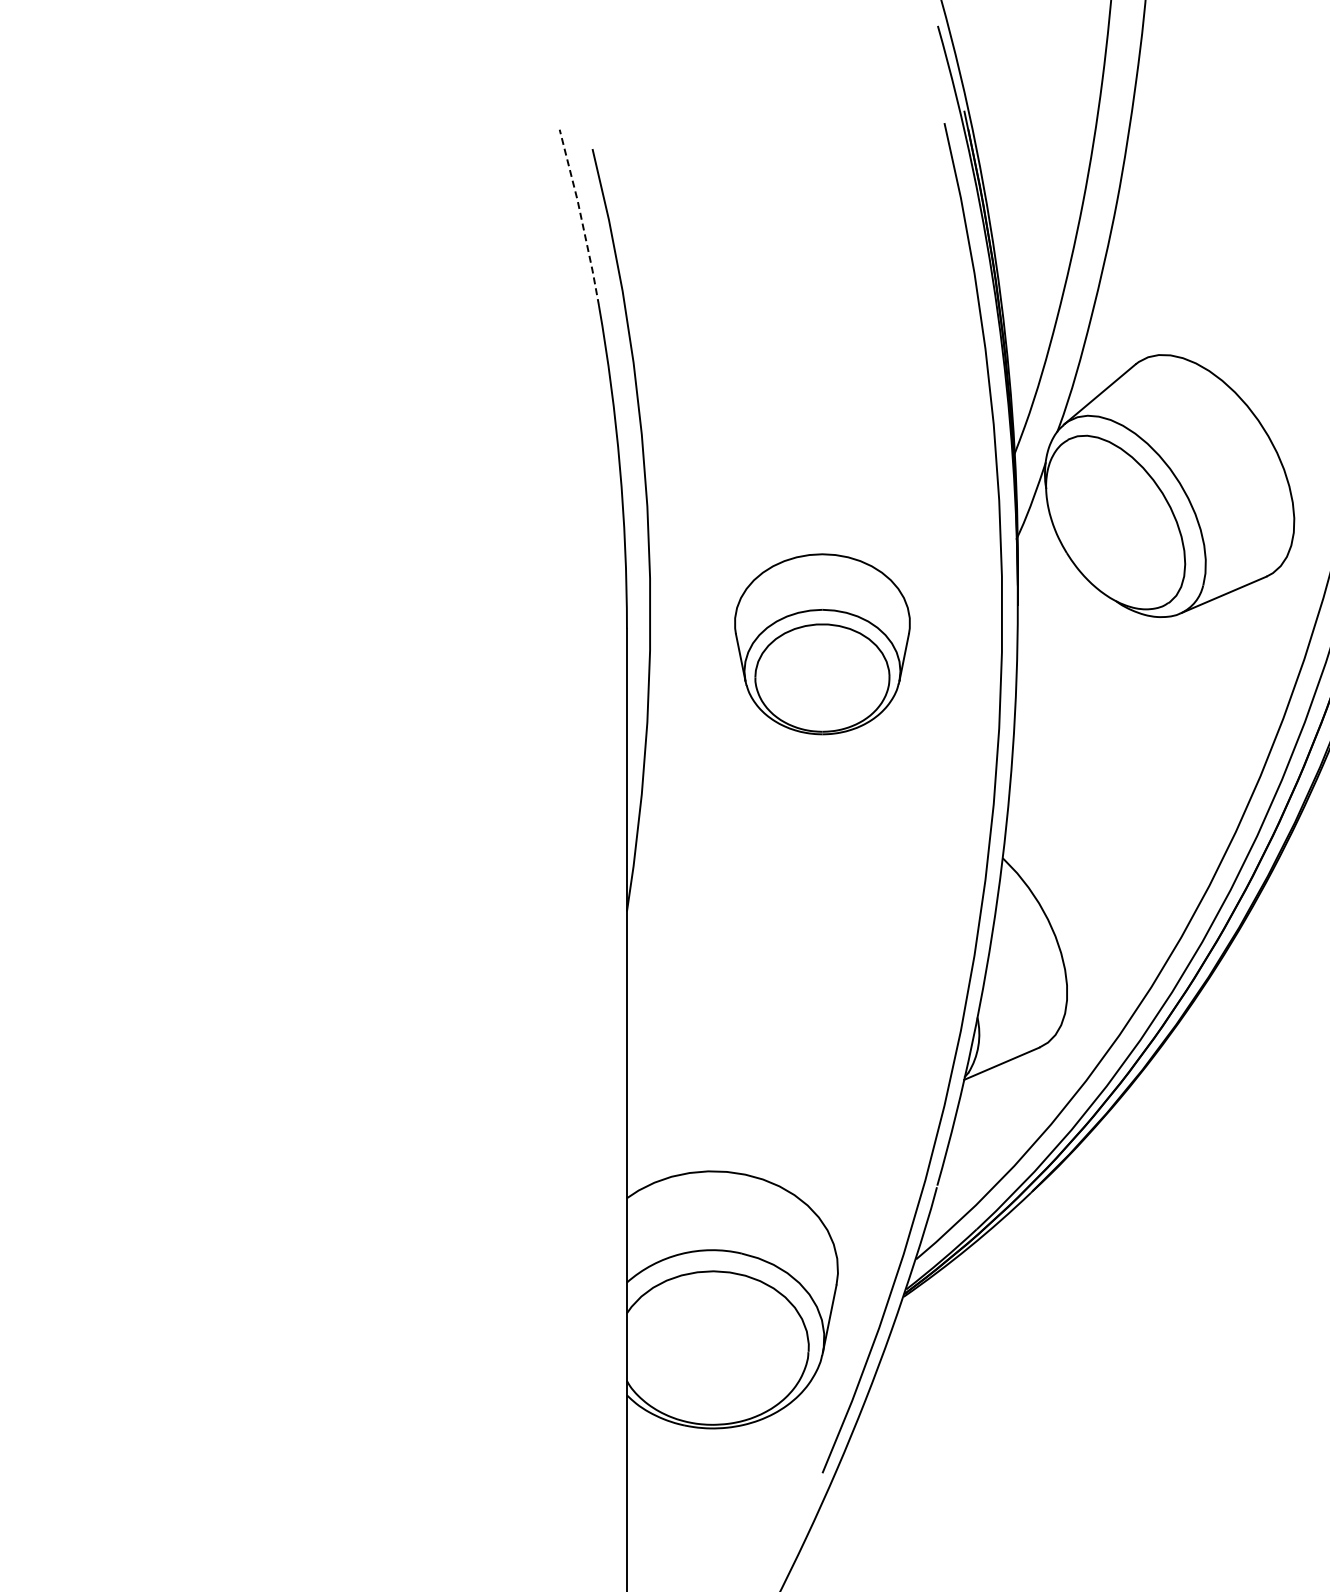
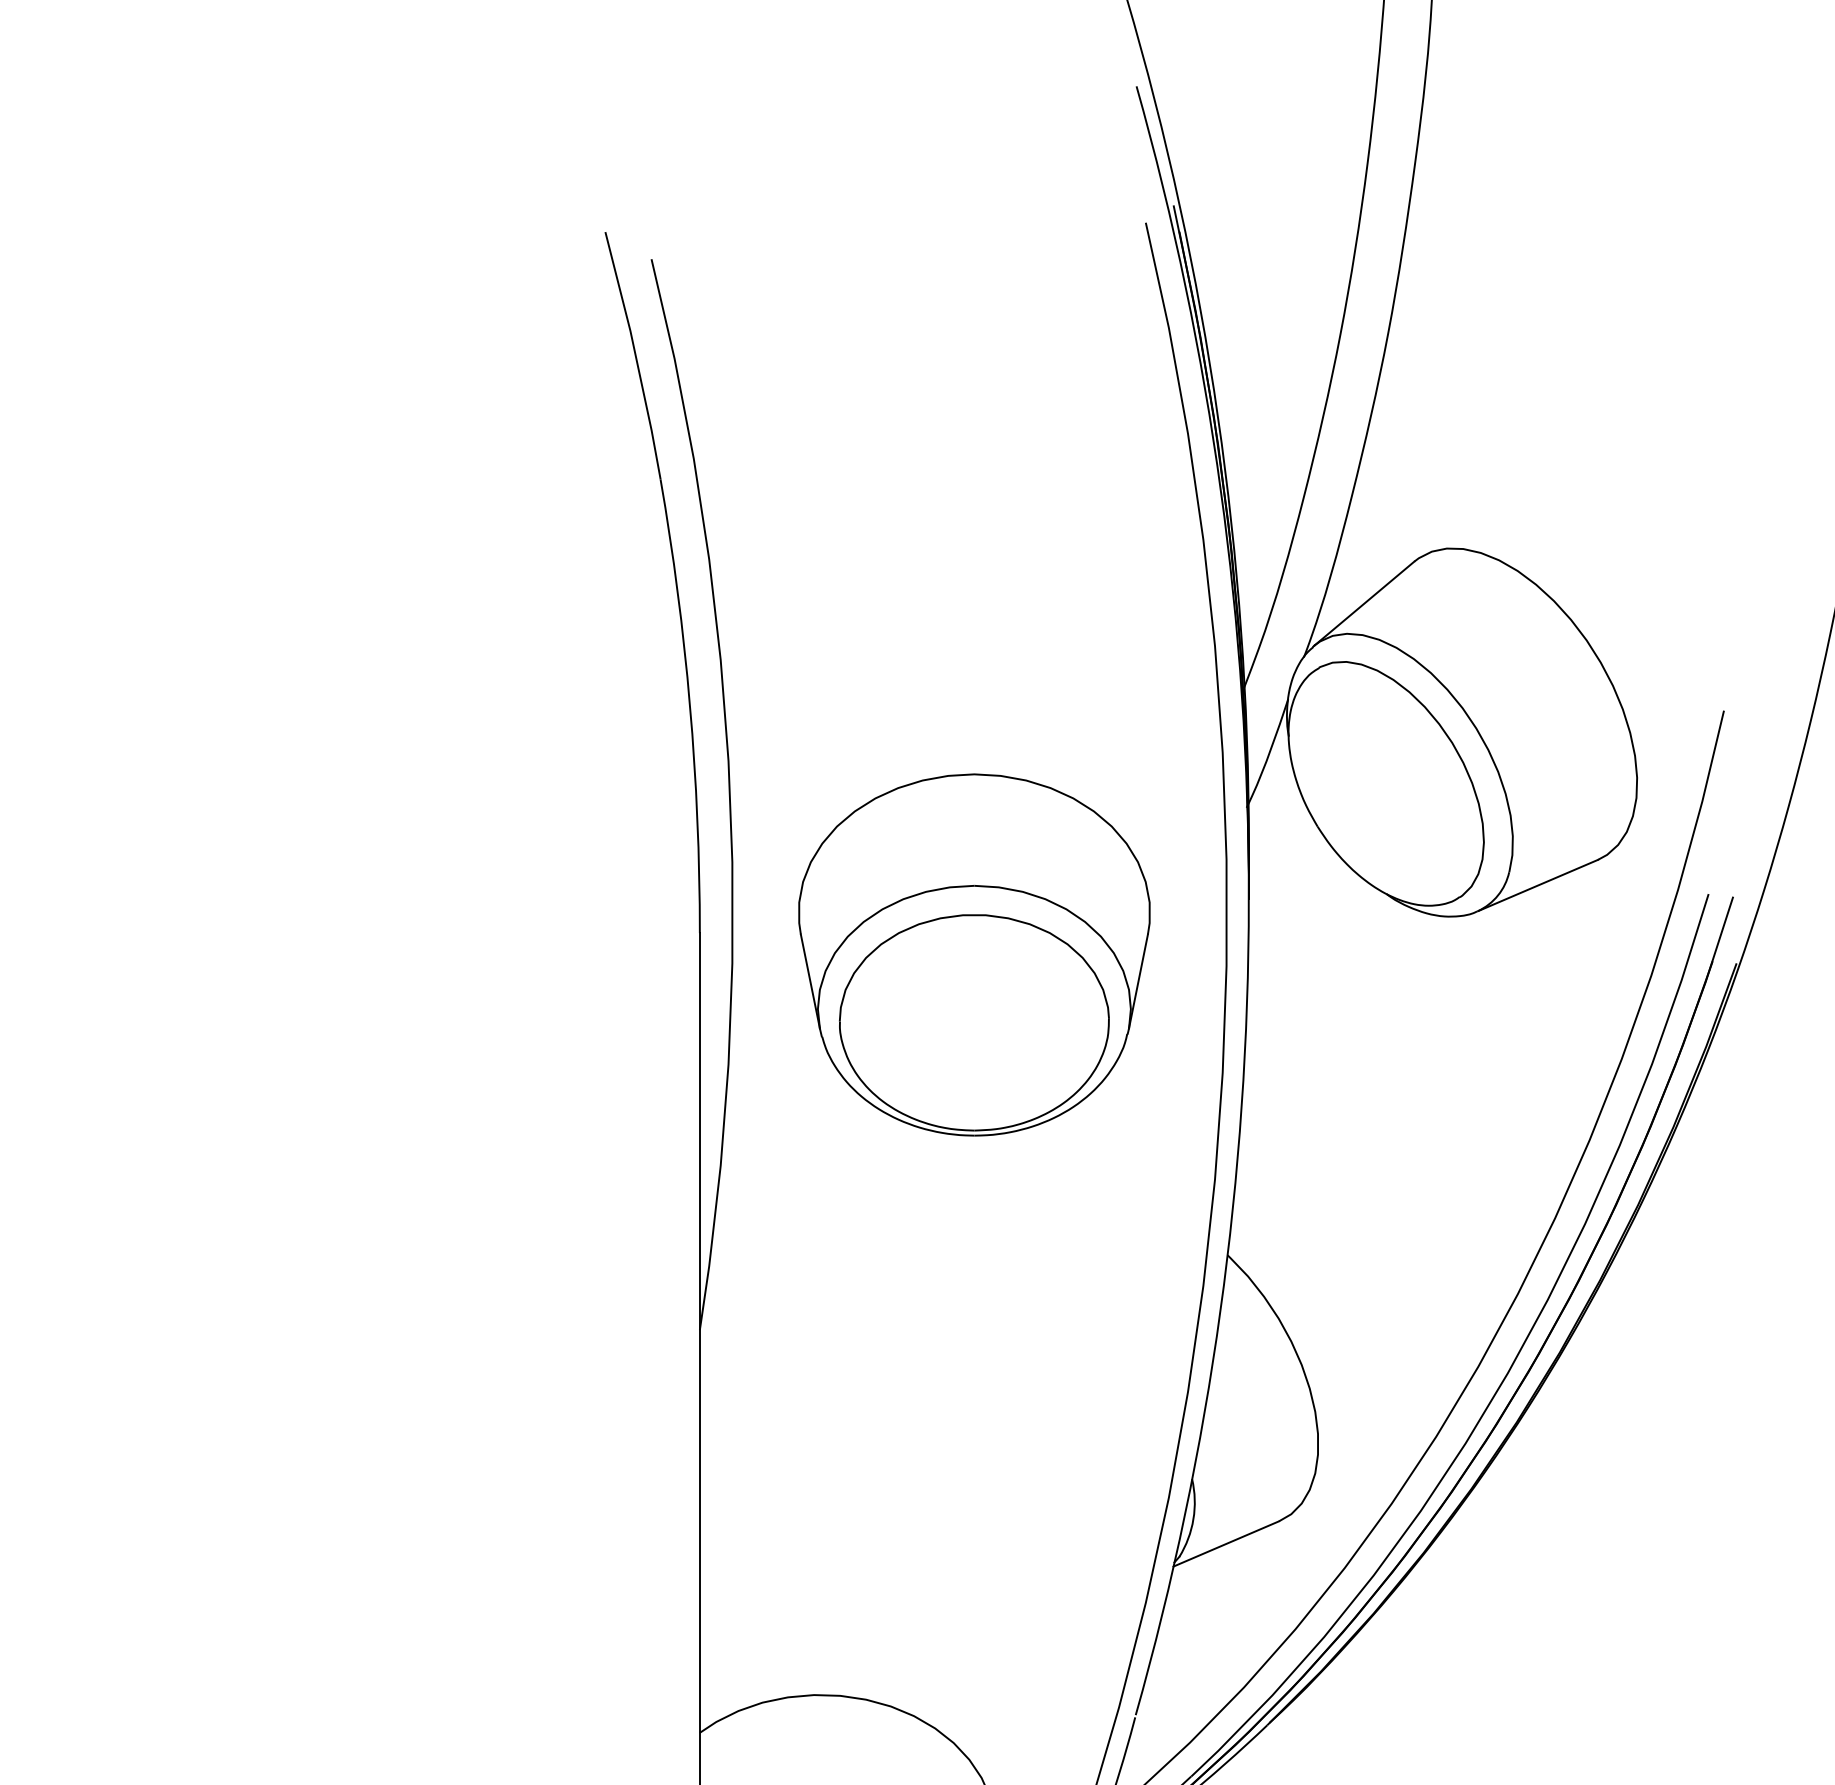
line: (581, 217) -> (636, 355), dashed -> solid
part: (822, 643) -> (974, 953), size x1.43

